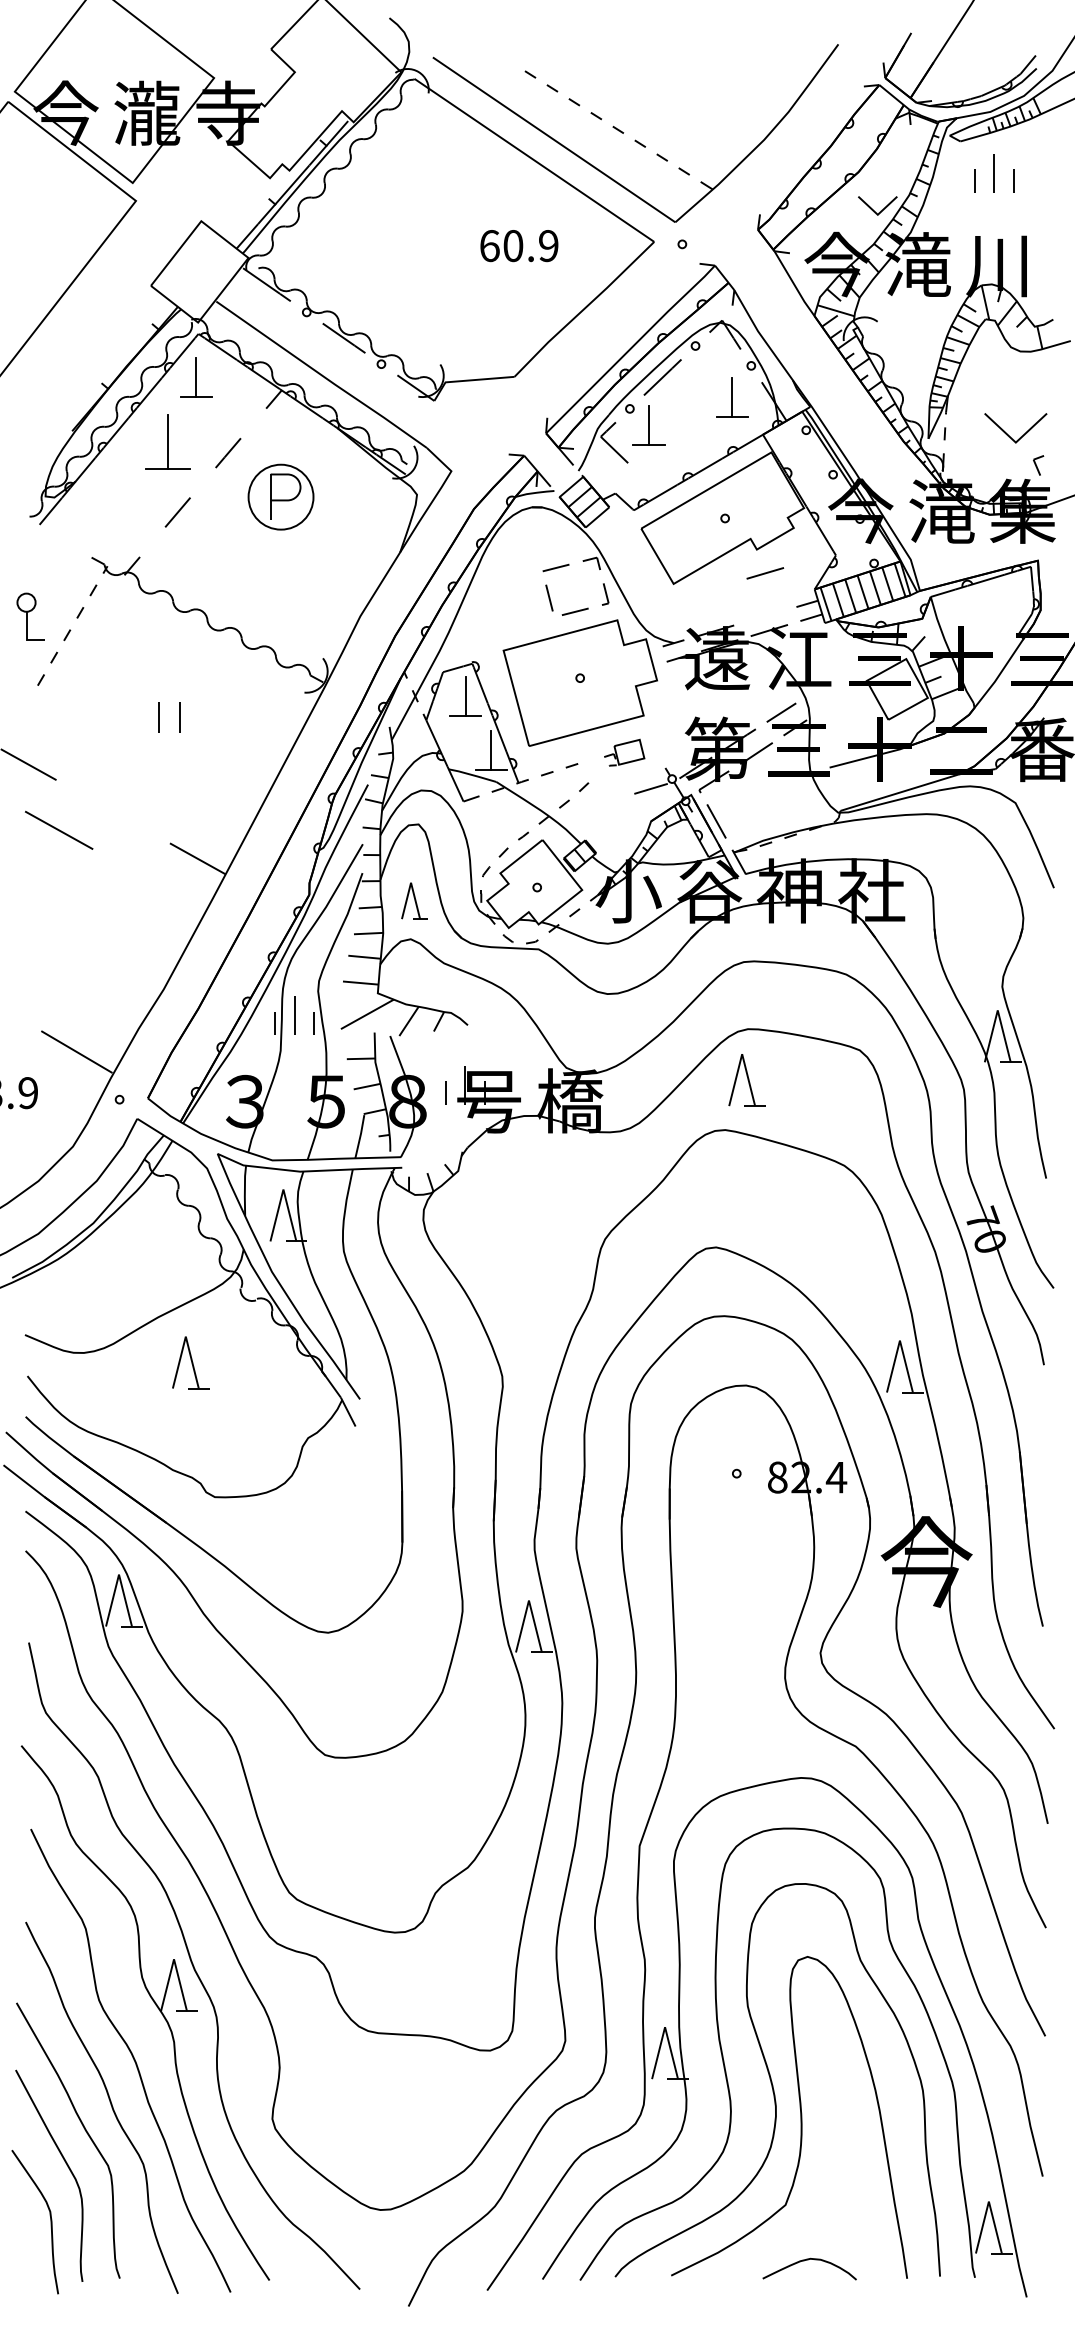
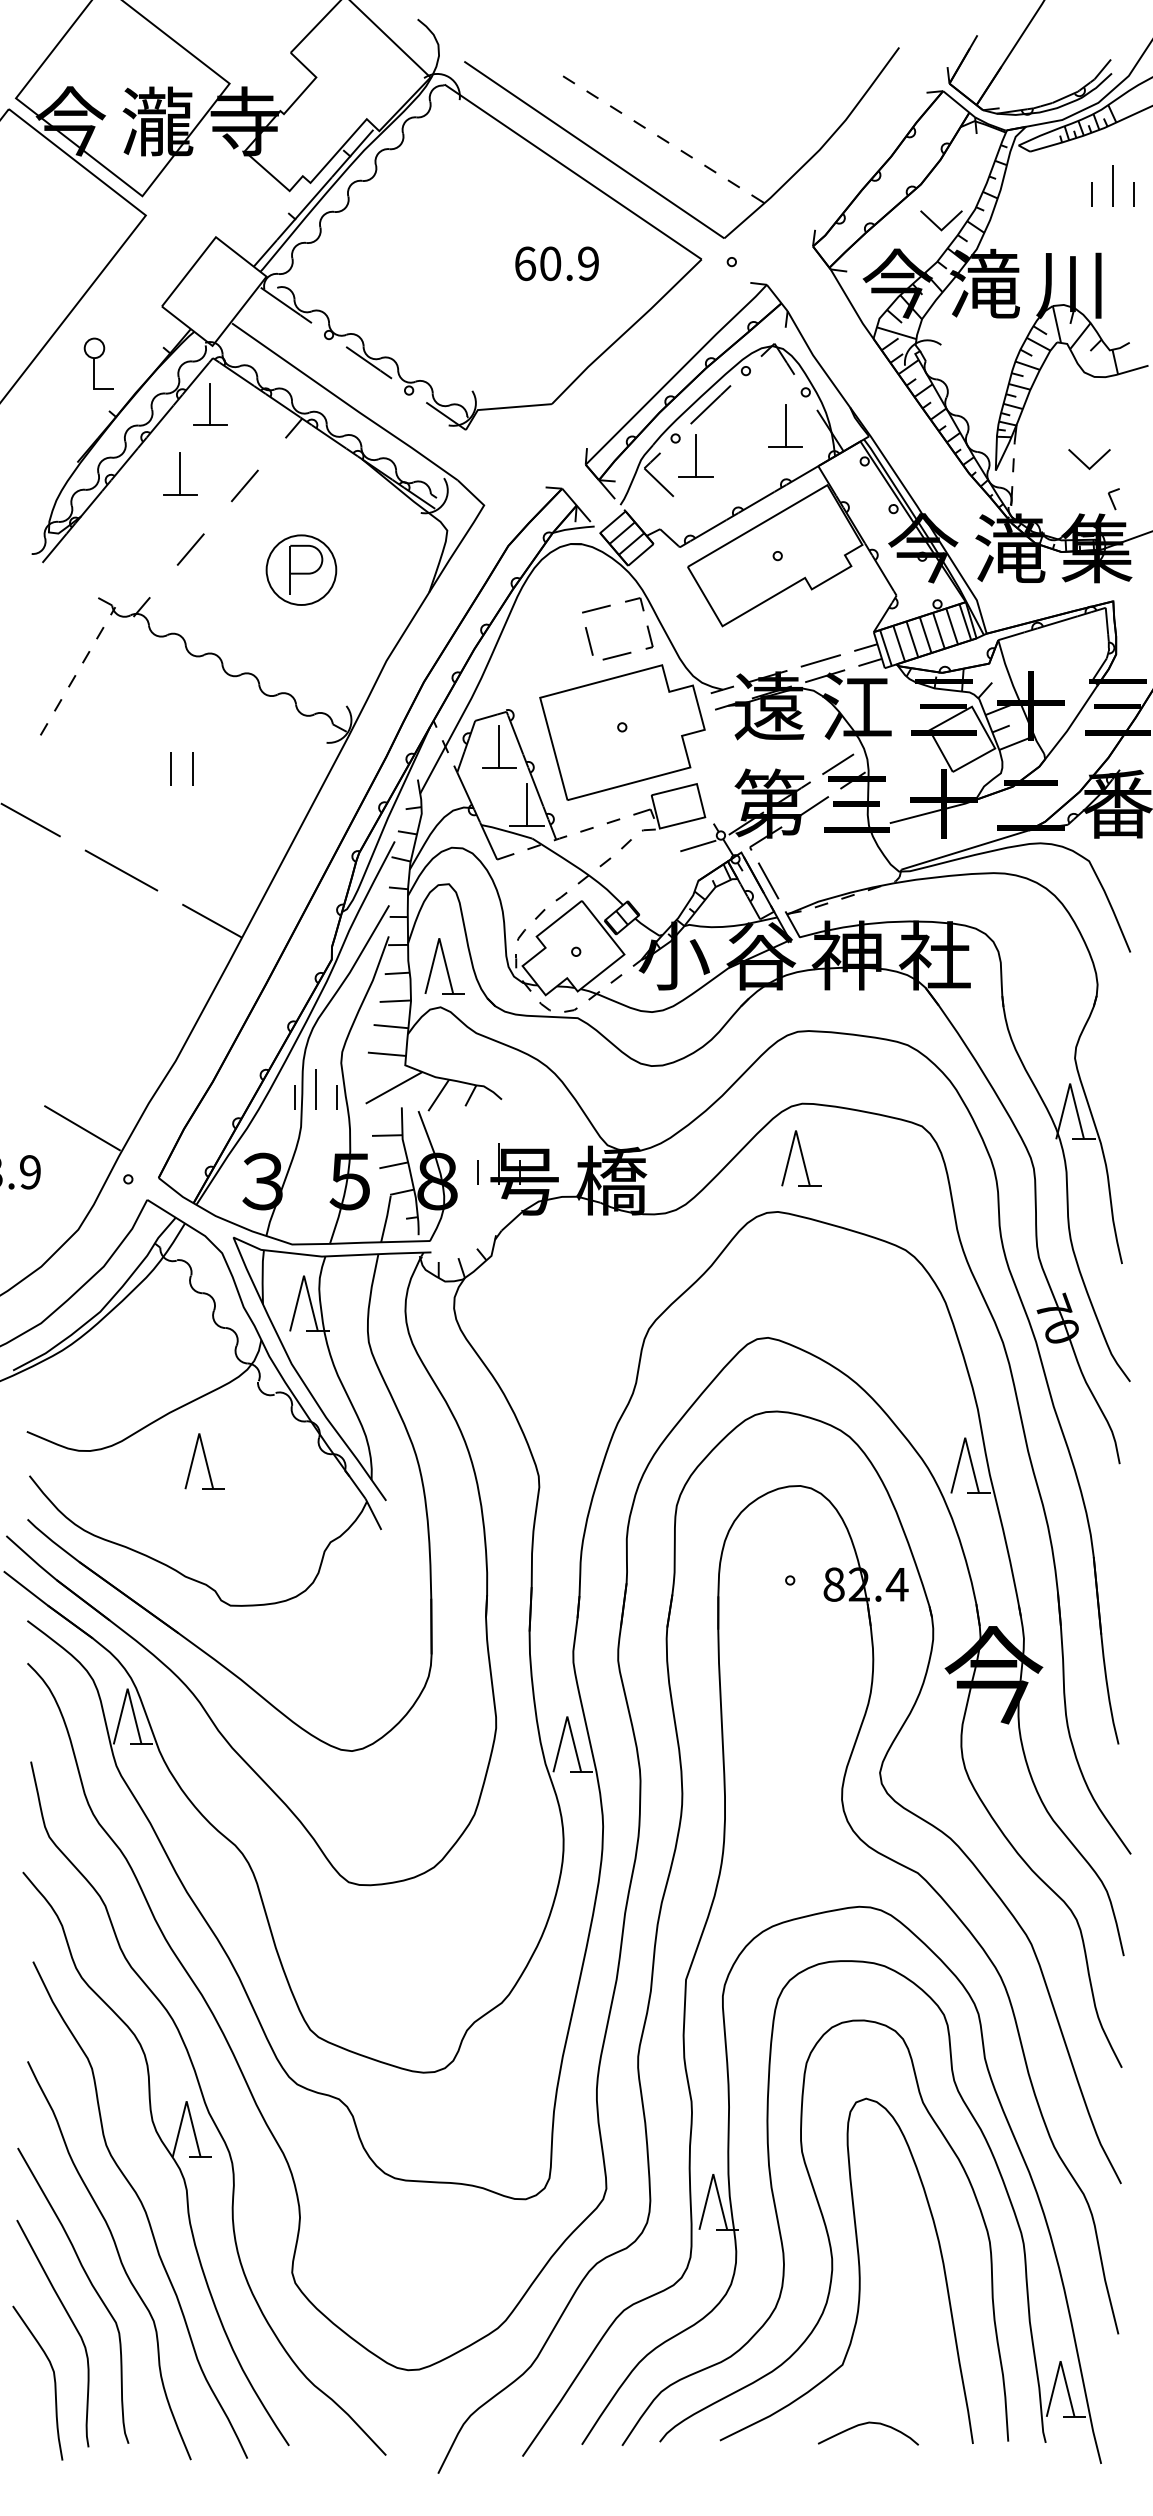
part: (993, 173) -> (1112, 185), moved
part: (1015, 428) -> (1089, 459), size x0.62
part: (168, 441) -> (180, 473), size x0.71
part: (281, 496) -> (301, 569), moved
line: (765, 573) -> (820, 660), moved
part: (30, 616) -> (98, 363), moved
part: (624, 752) -> (669, 807), size x1.67
line: (59, 830) -> (121, 870), moved
part: (414, 901) -> (444, 966), size x1.43

